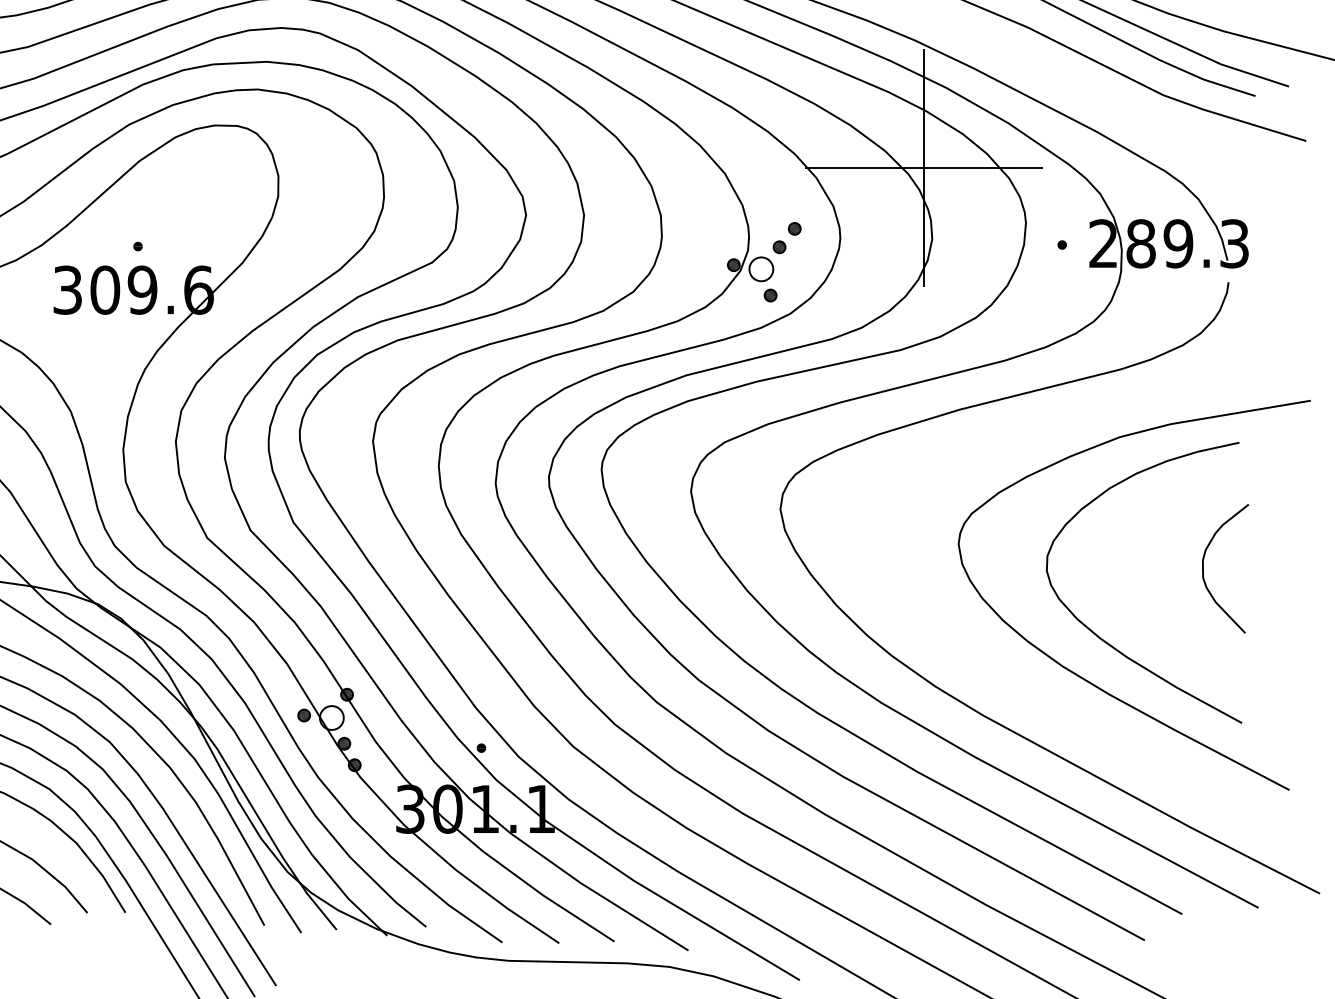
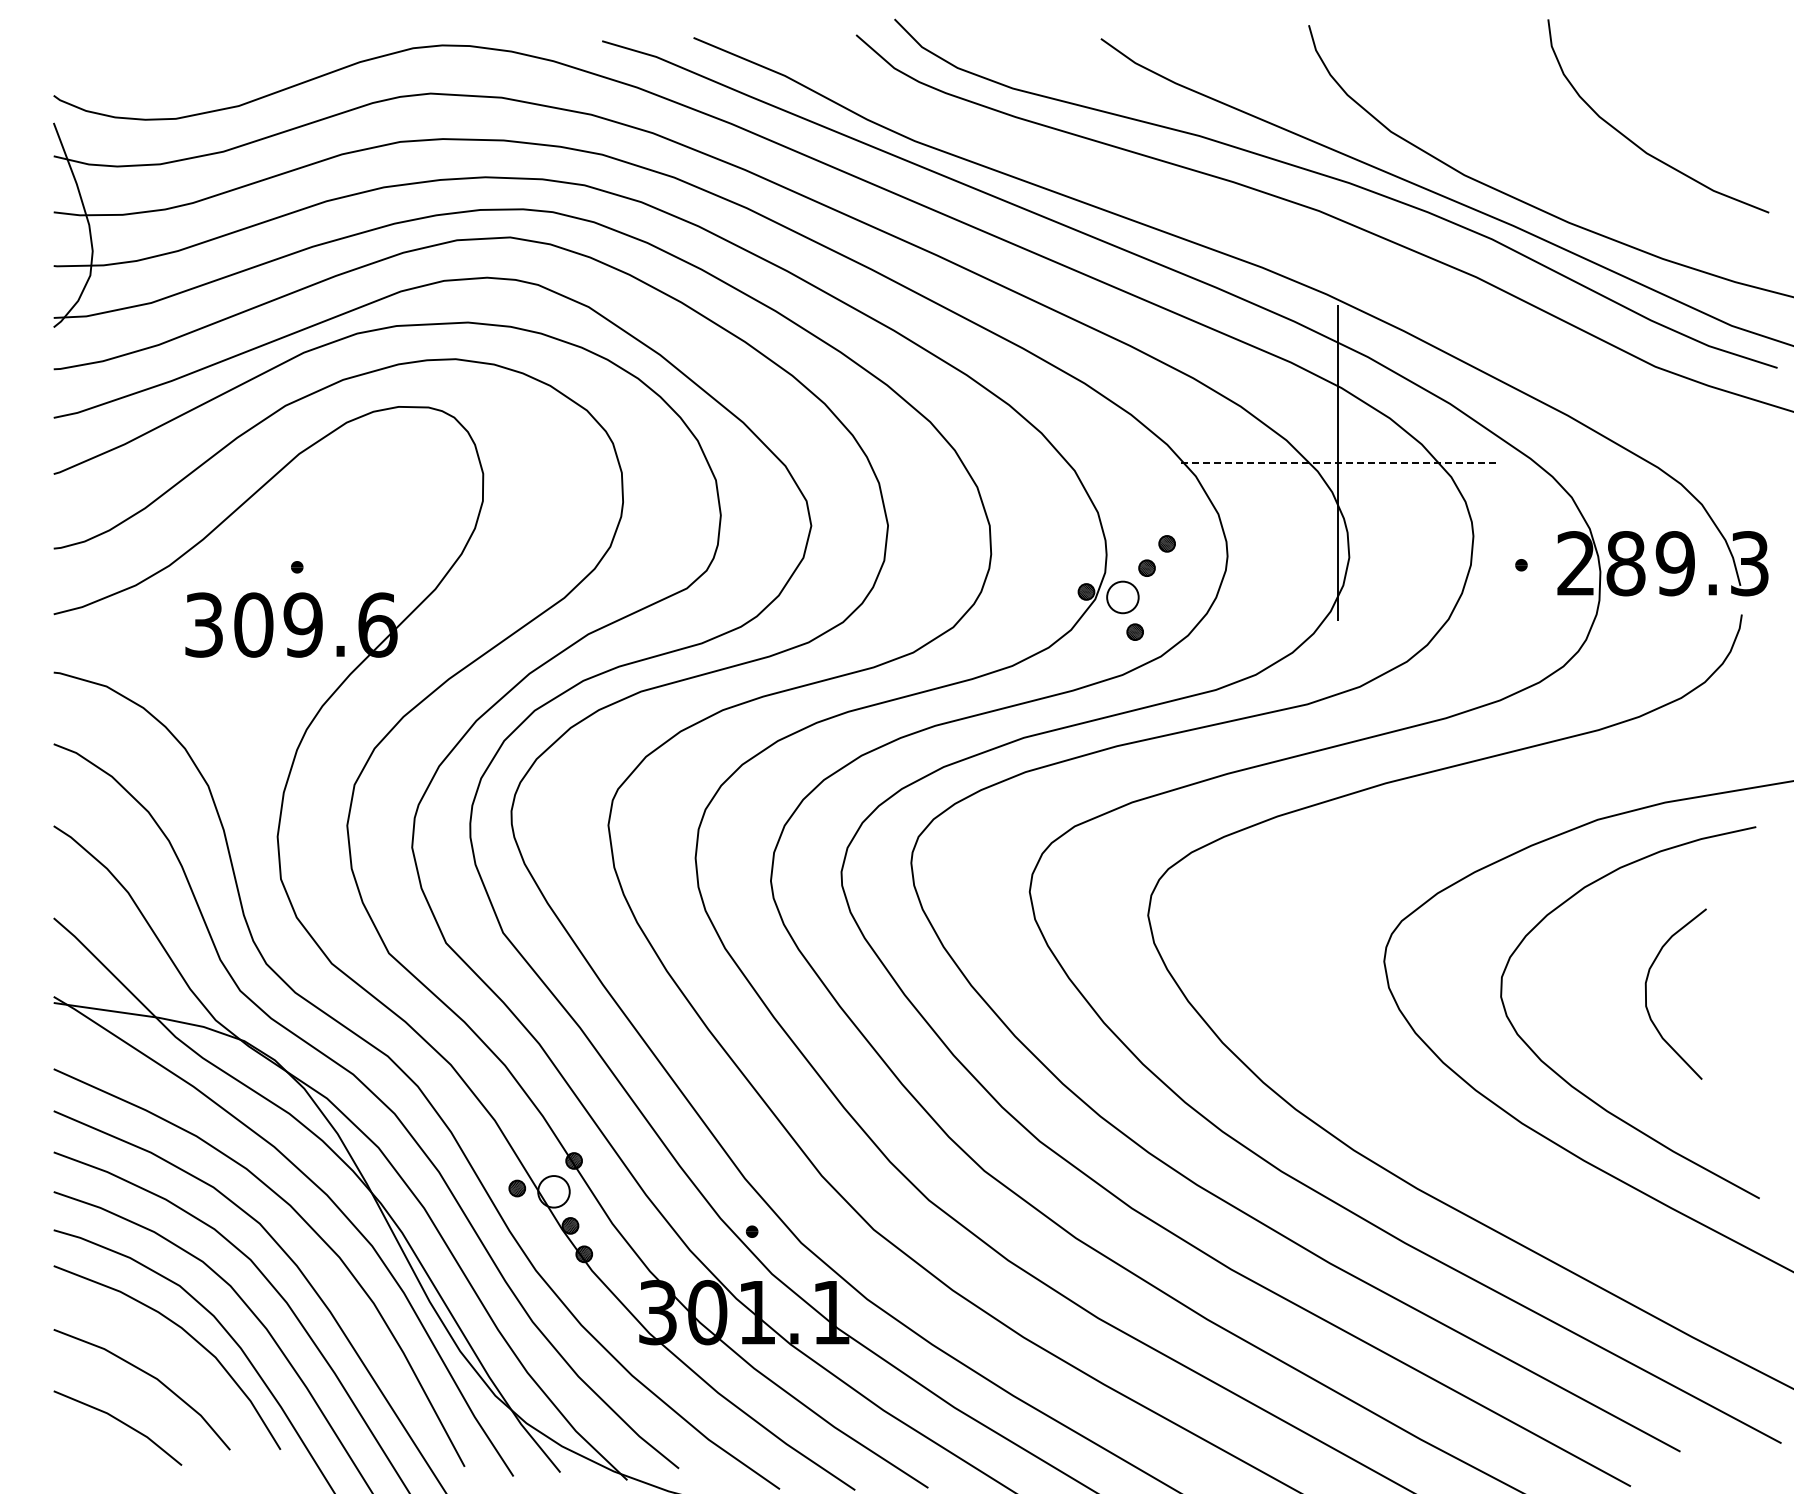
line: (924, 168) -> (1338, 463), solid -> dashed
curve: (1203, 568) -> (1646, 993), moved

